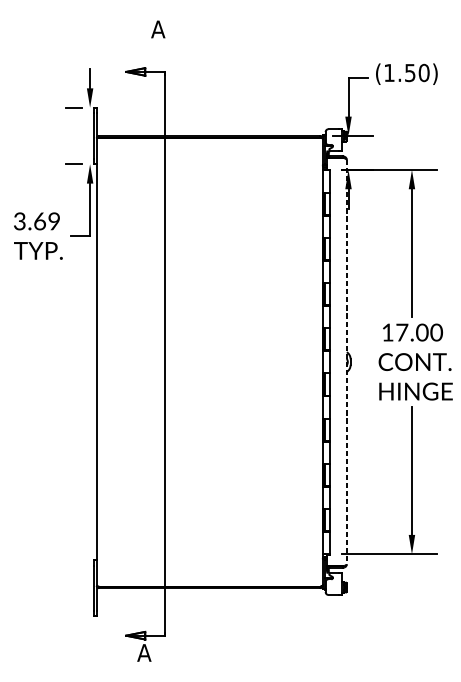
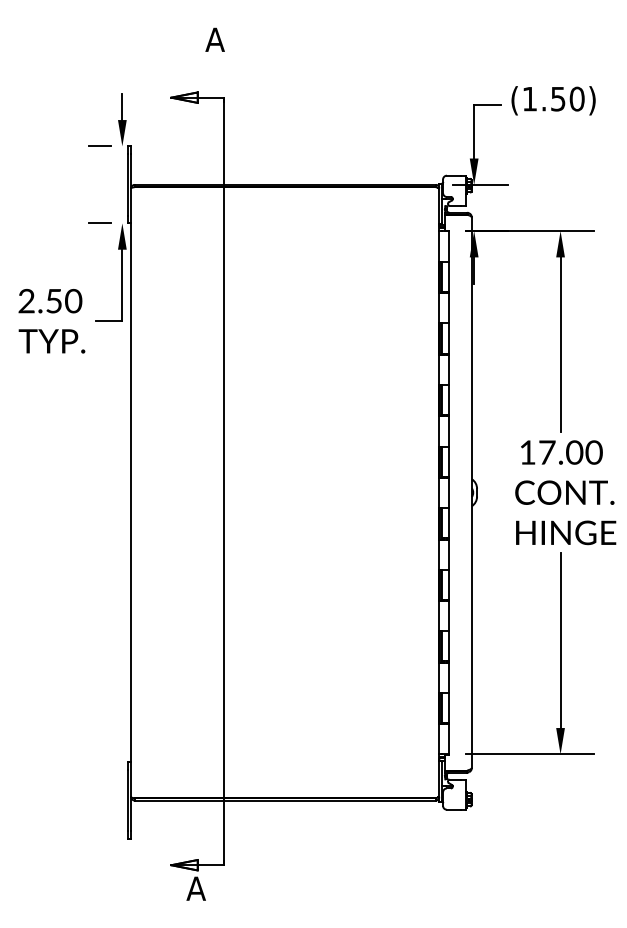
text: (37, 221) -> (50, 301), 3.69 -> 2.50
line: (346, 362) -> (471, 493), dashed -> solid

